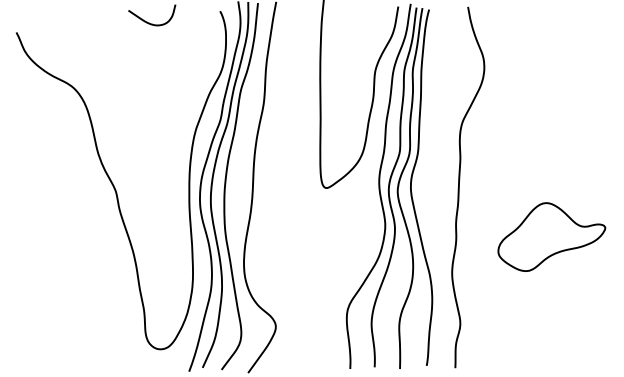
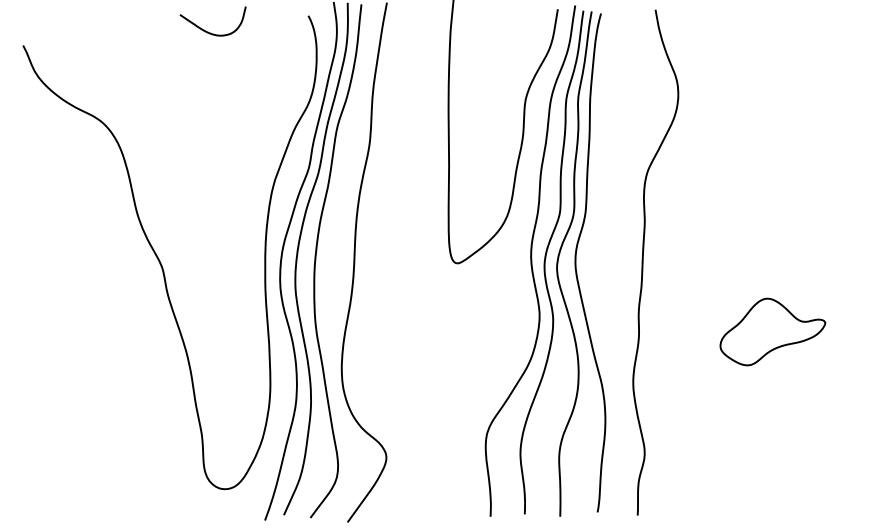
part: (551, 236) -> (772, 331), size x0.7

